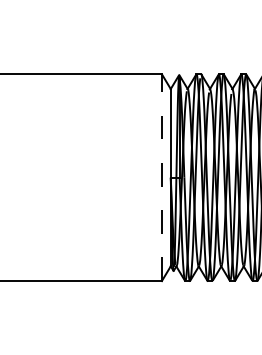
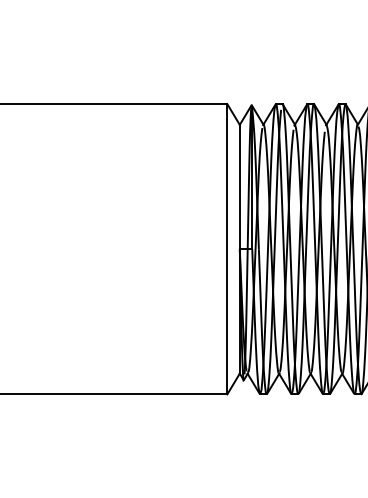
line: (161, 177) -> (226, 249), dashed -> solid

